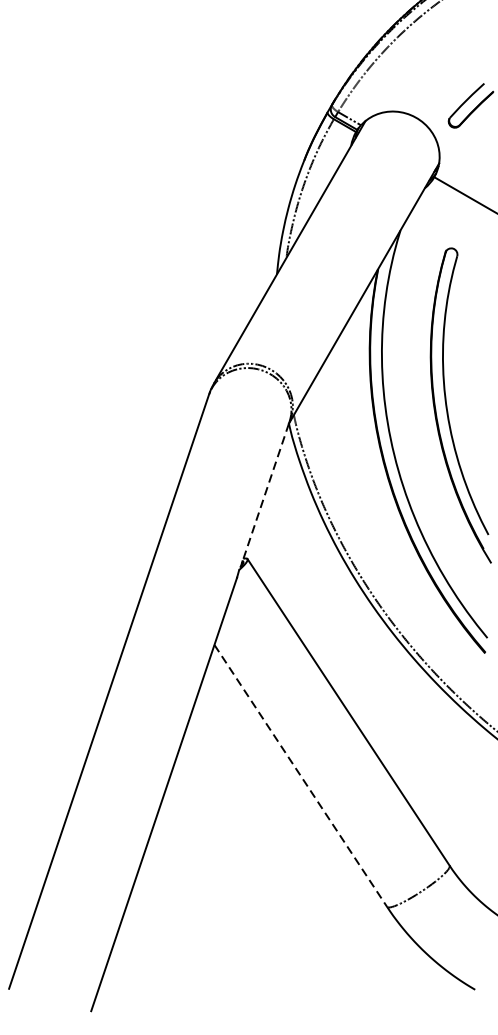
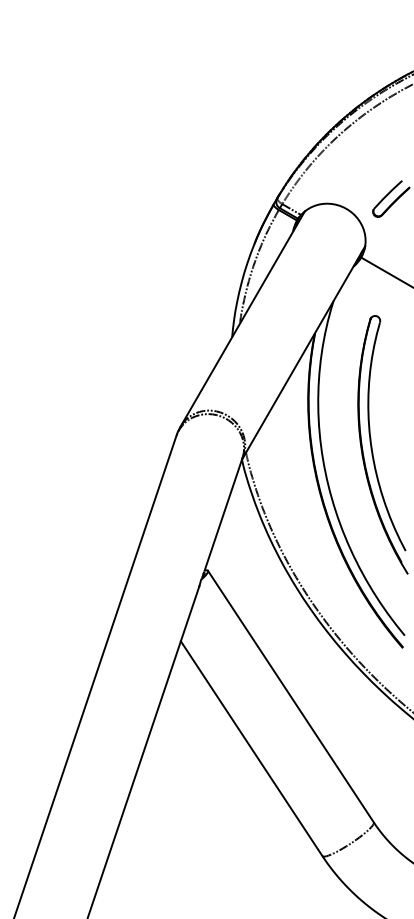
line: (266, 489) -> (223, 513), dashed -> solid
line: (300, 775) -> (251, 748), dashed -> solid

